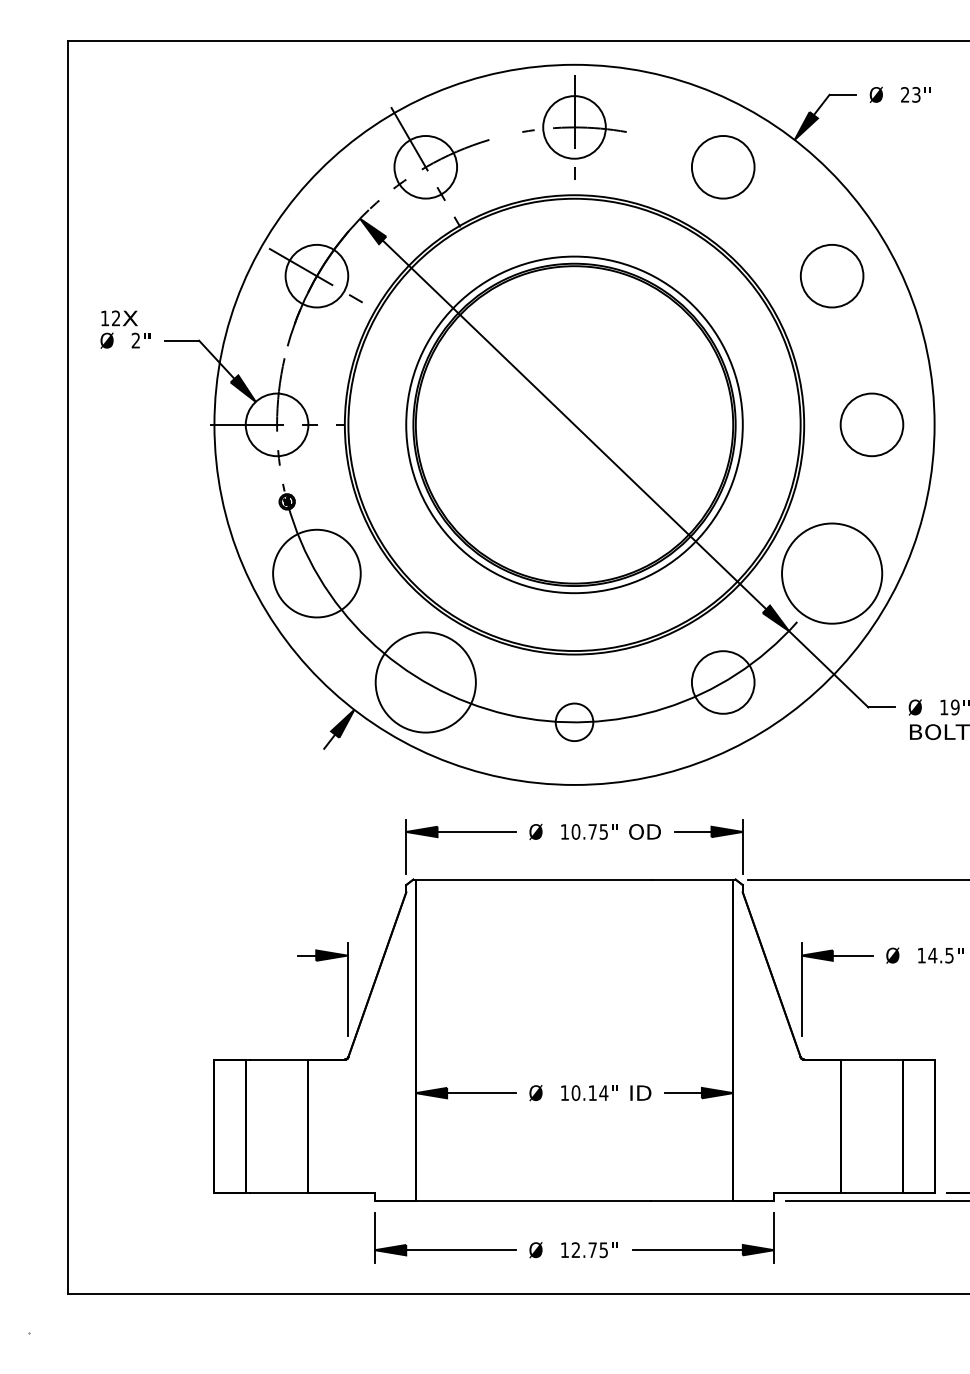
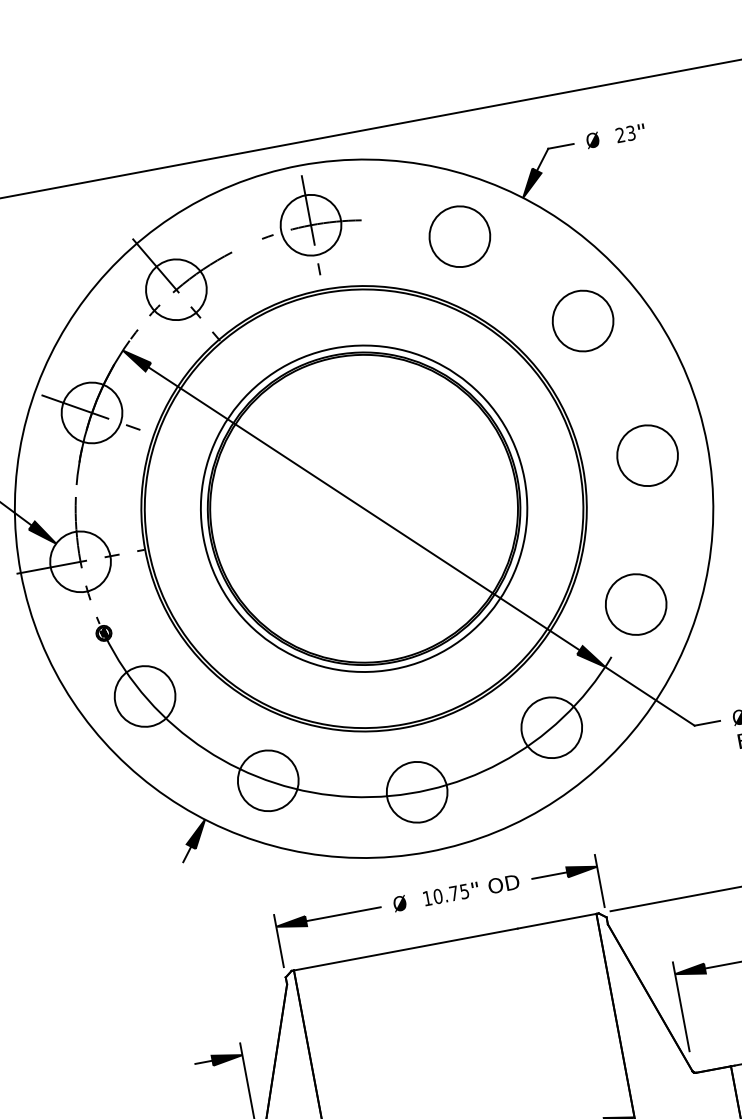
circle: (316, 573) -> (144, 696), size x0.71
circle: (831, 573) -> (635, 604), size x0.62
circle: (425, 682) -> (268, 780), size x0.62
circle: (574, 722) -> (417, 792), size x1.67

